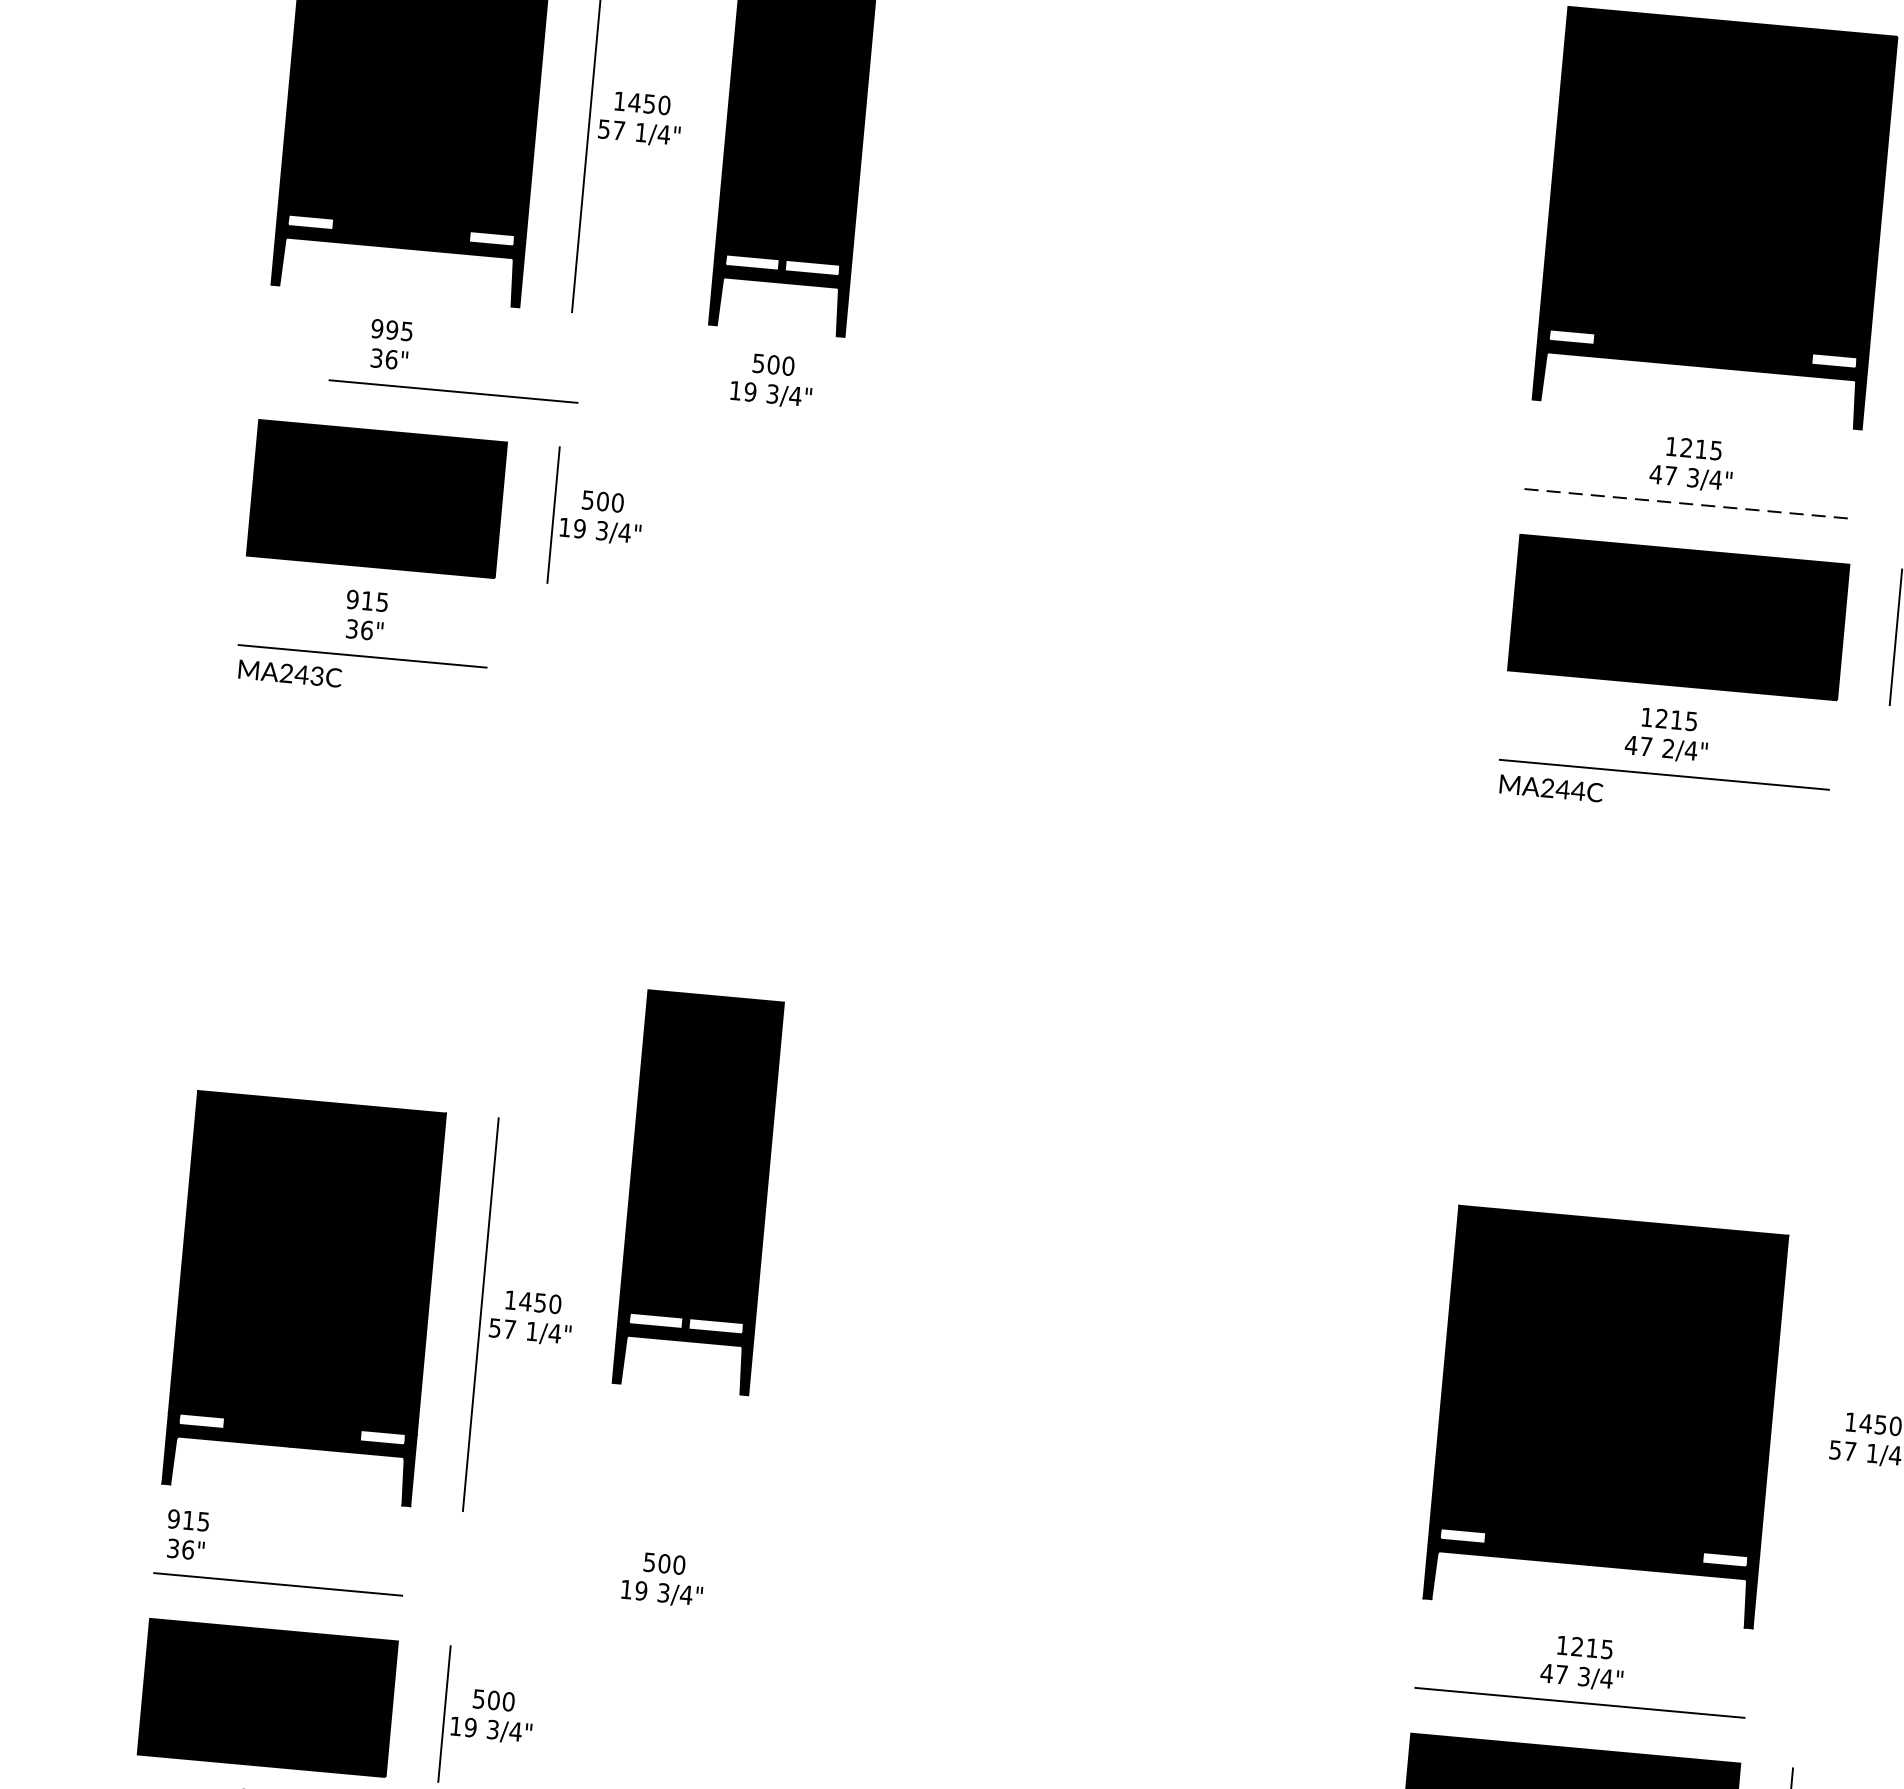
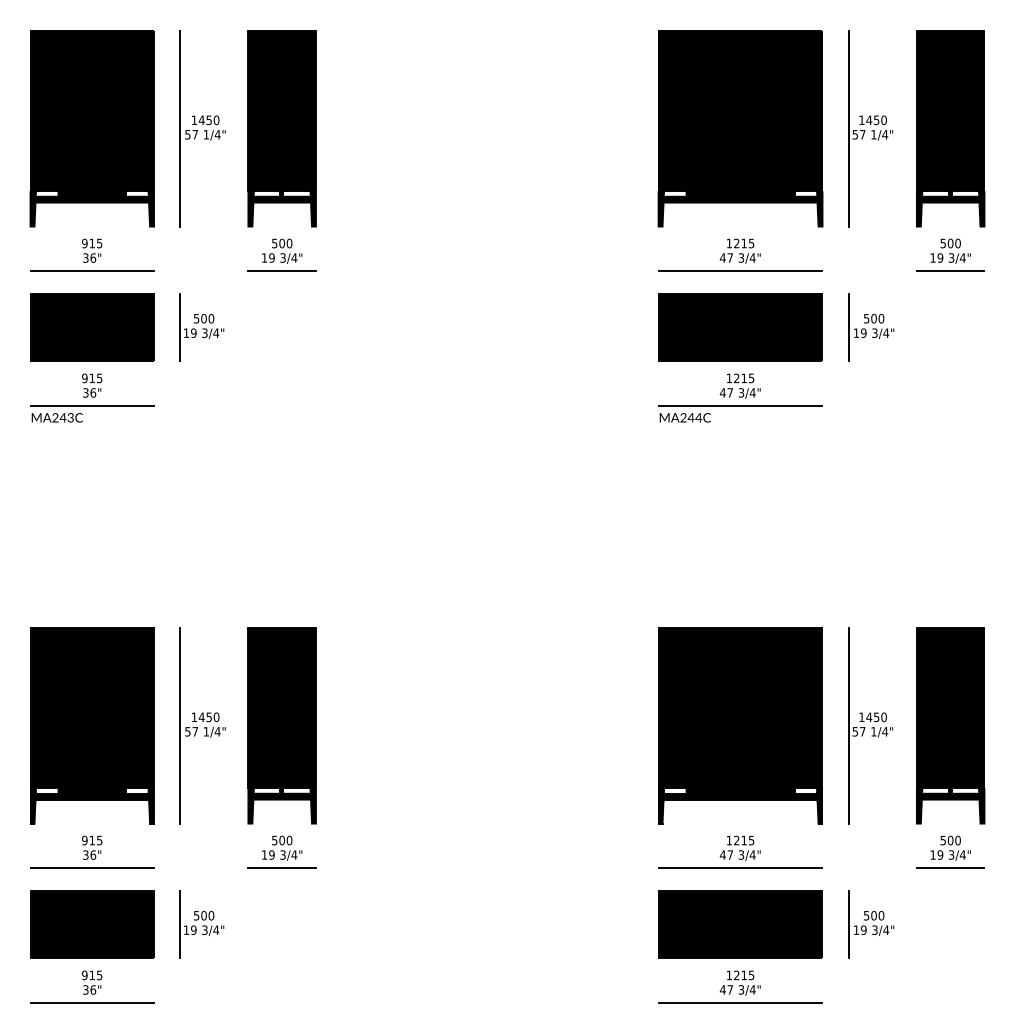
text: (392, 330) -> (92, 243), 995 -> 915
line: (454, 390) -> (92, 270), moved
line: (767, 420) -> (281, 271), added
line: (1688, 504) -> (740, 271), dashed -> solid
text: (1668, 749) -> (741, 393), 2/4" -> 3/4"
part: (696, 1192) -> (281, 725), moved
line: (1822, 1436) -> (848, 725), added
text: (187, 1534) -> (92, 847), moved
line: (658, 1619) -> (281, 868), added

